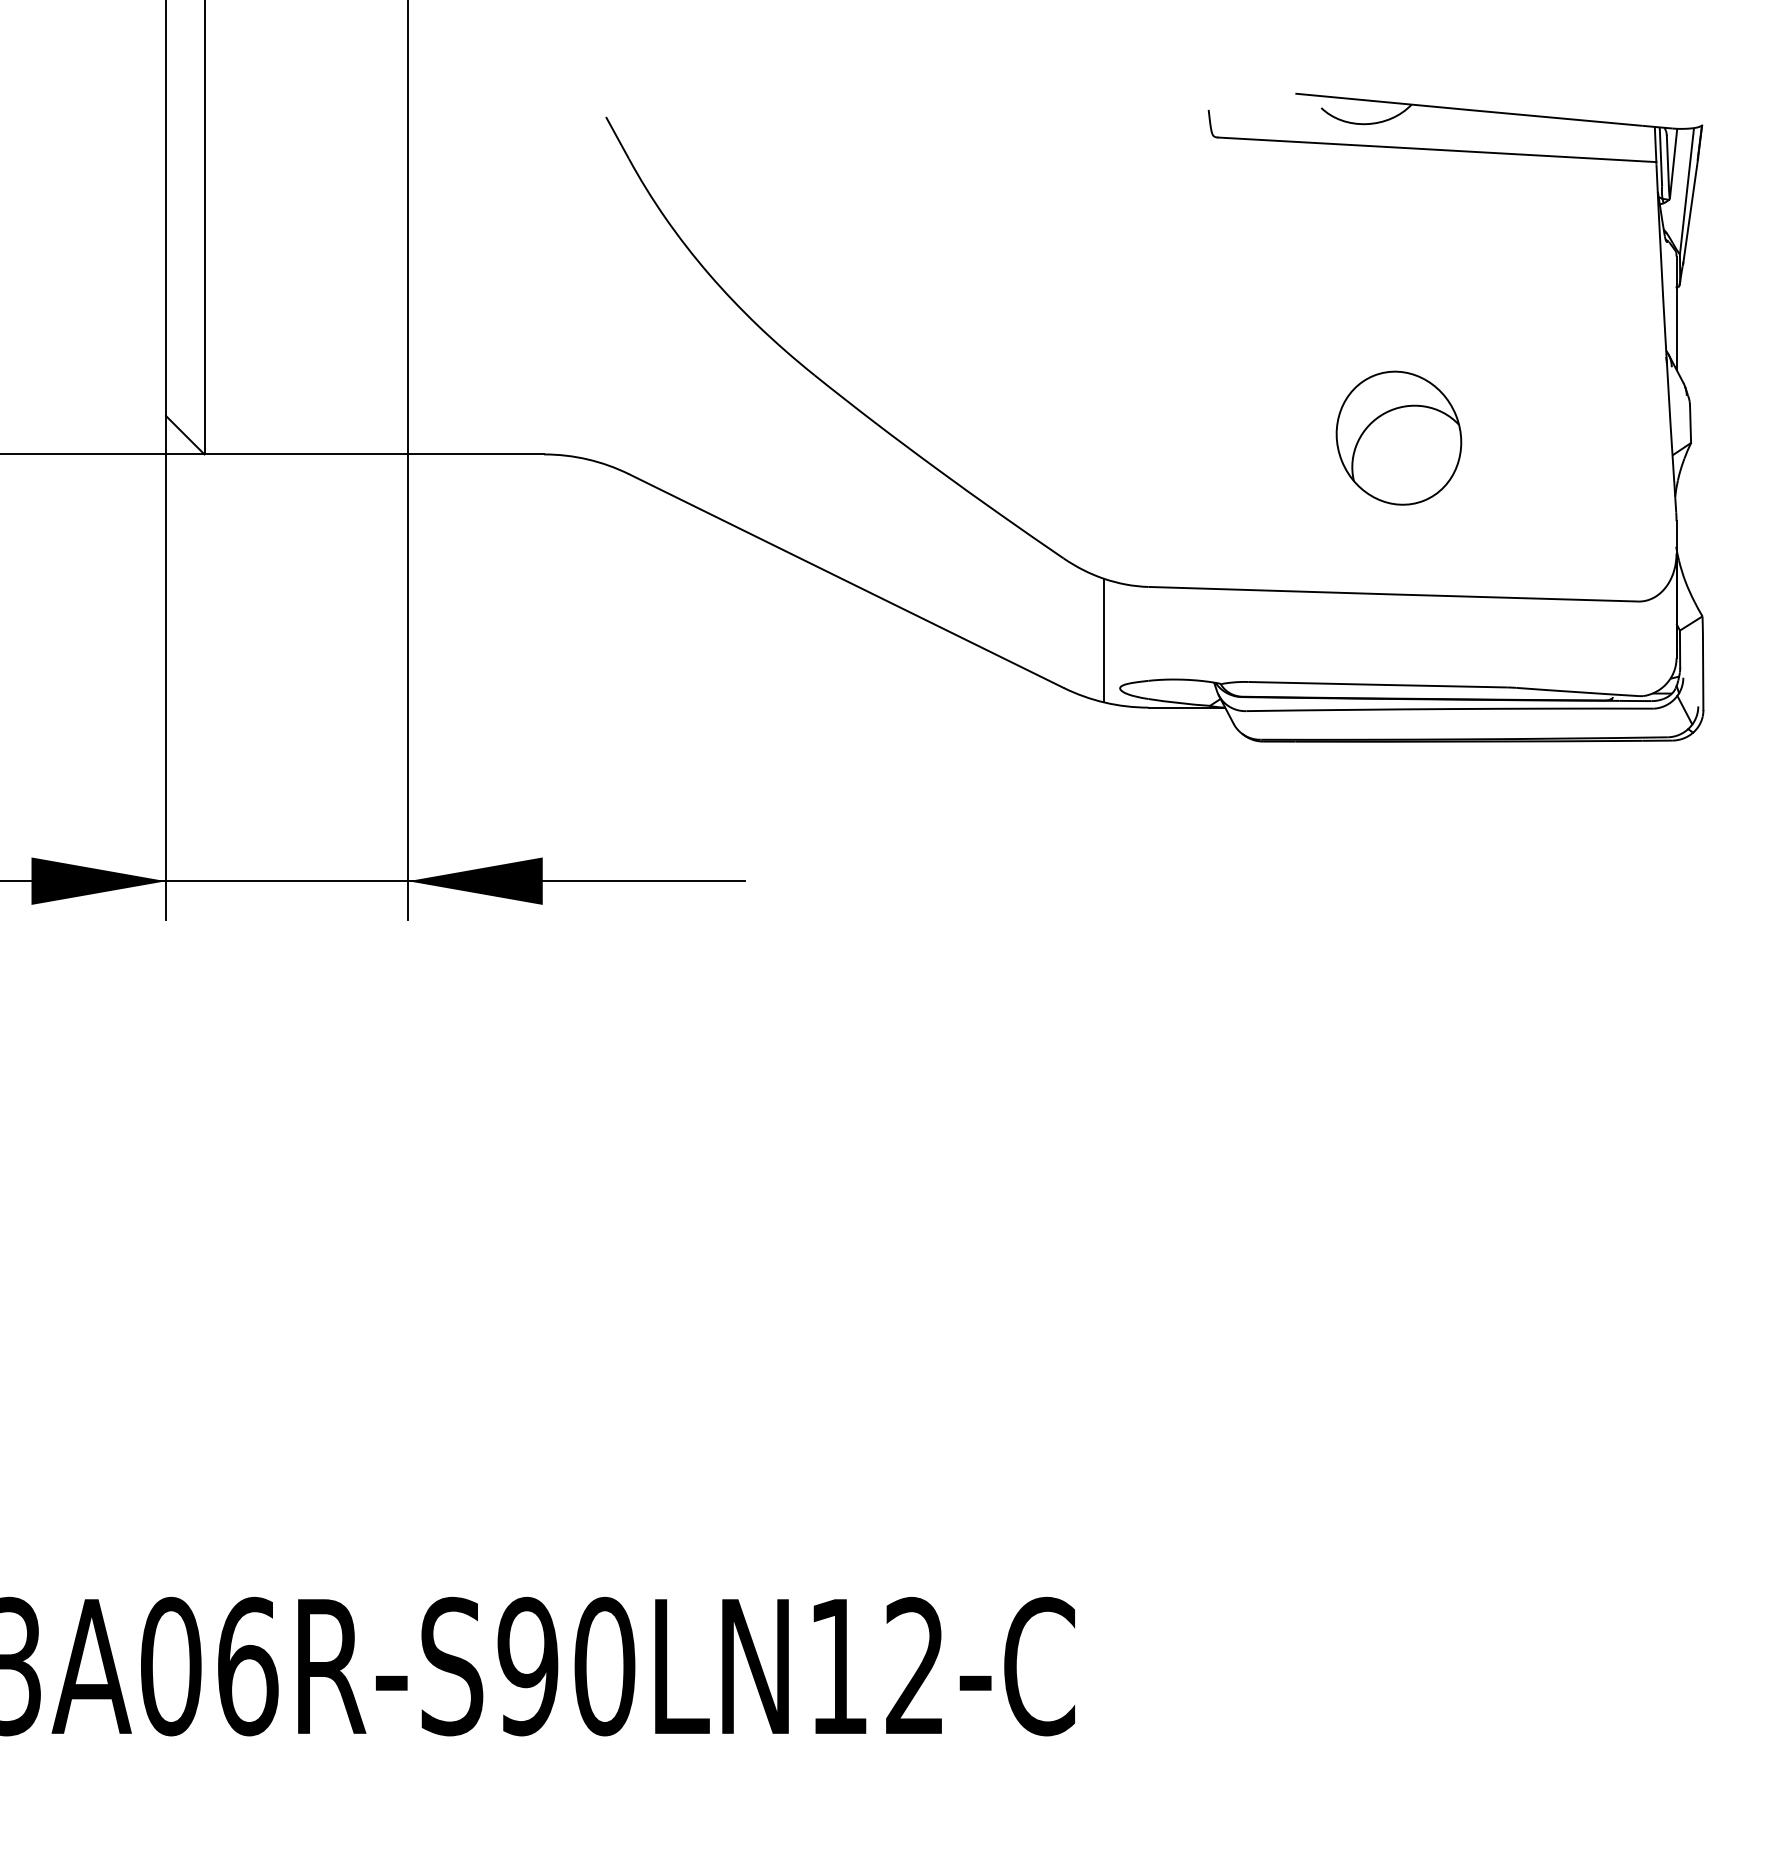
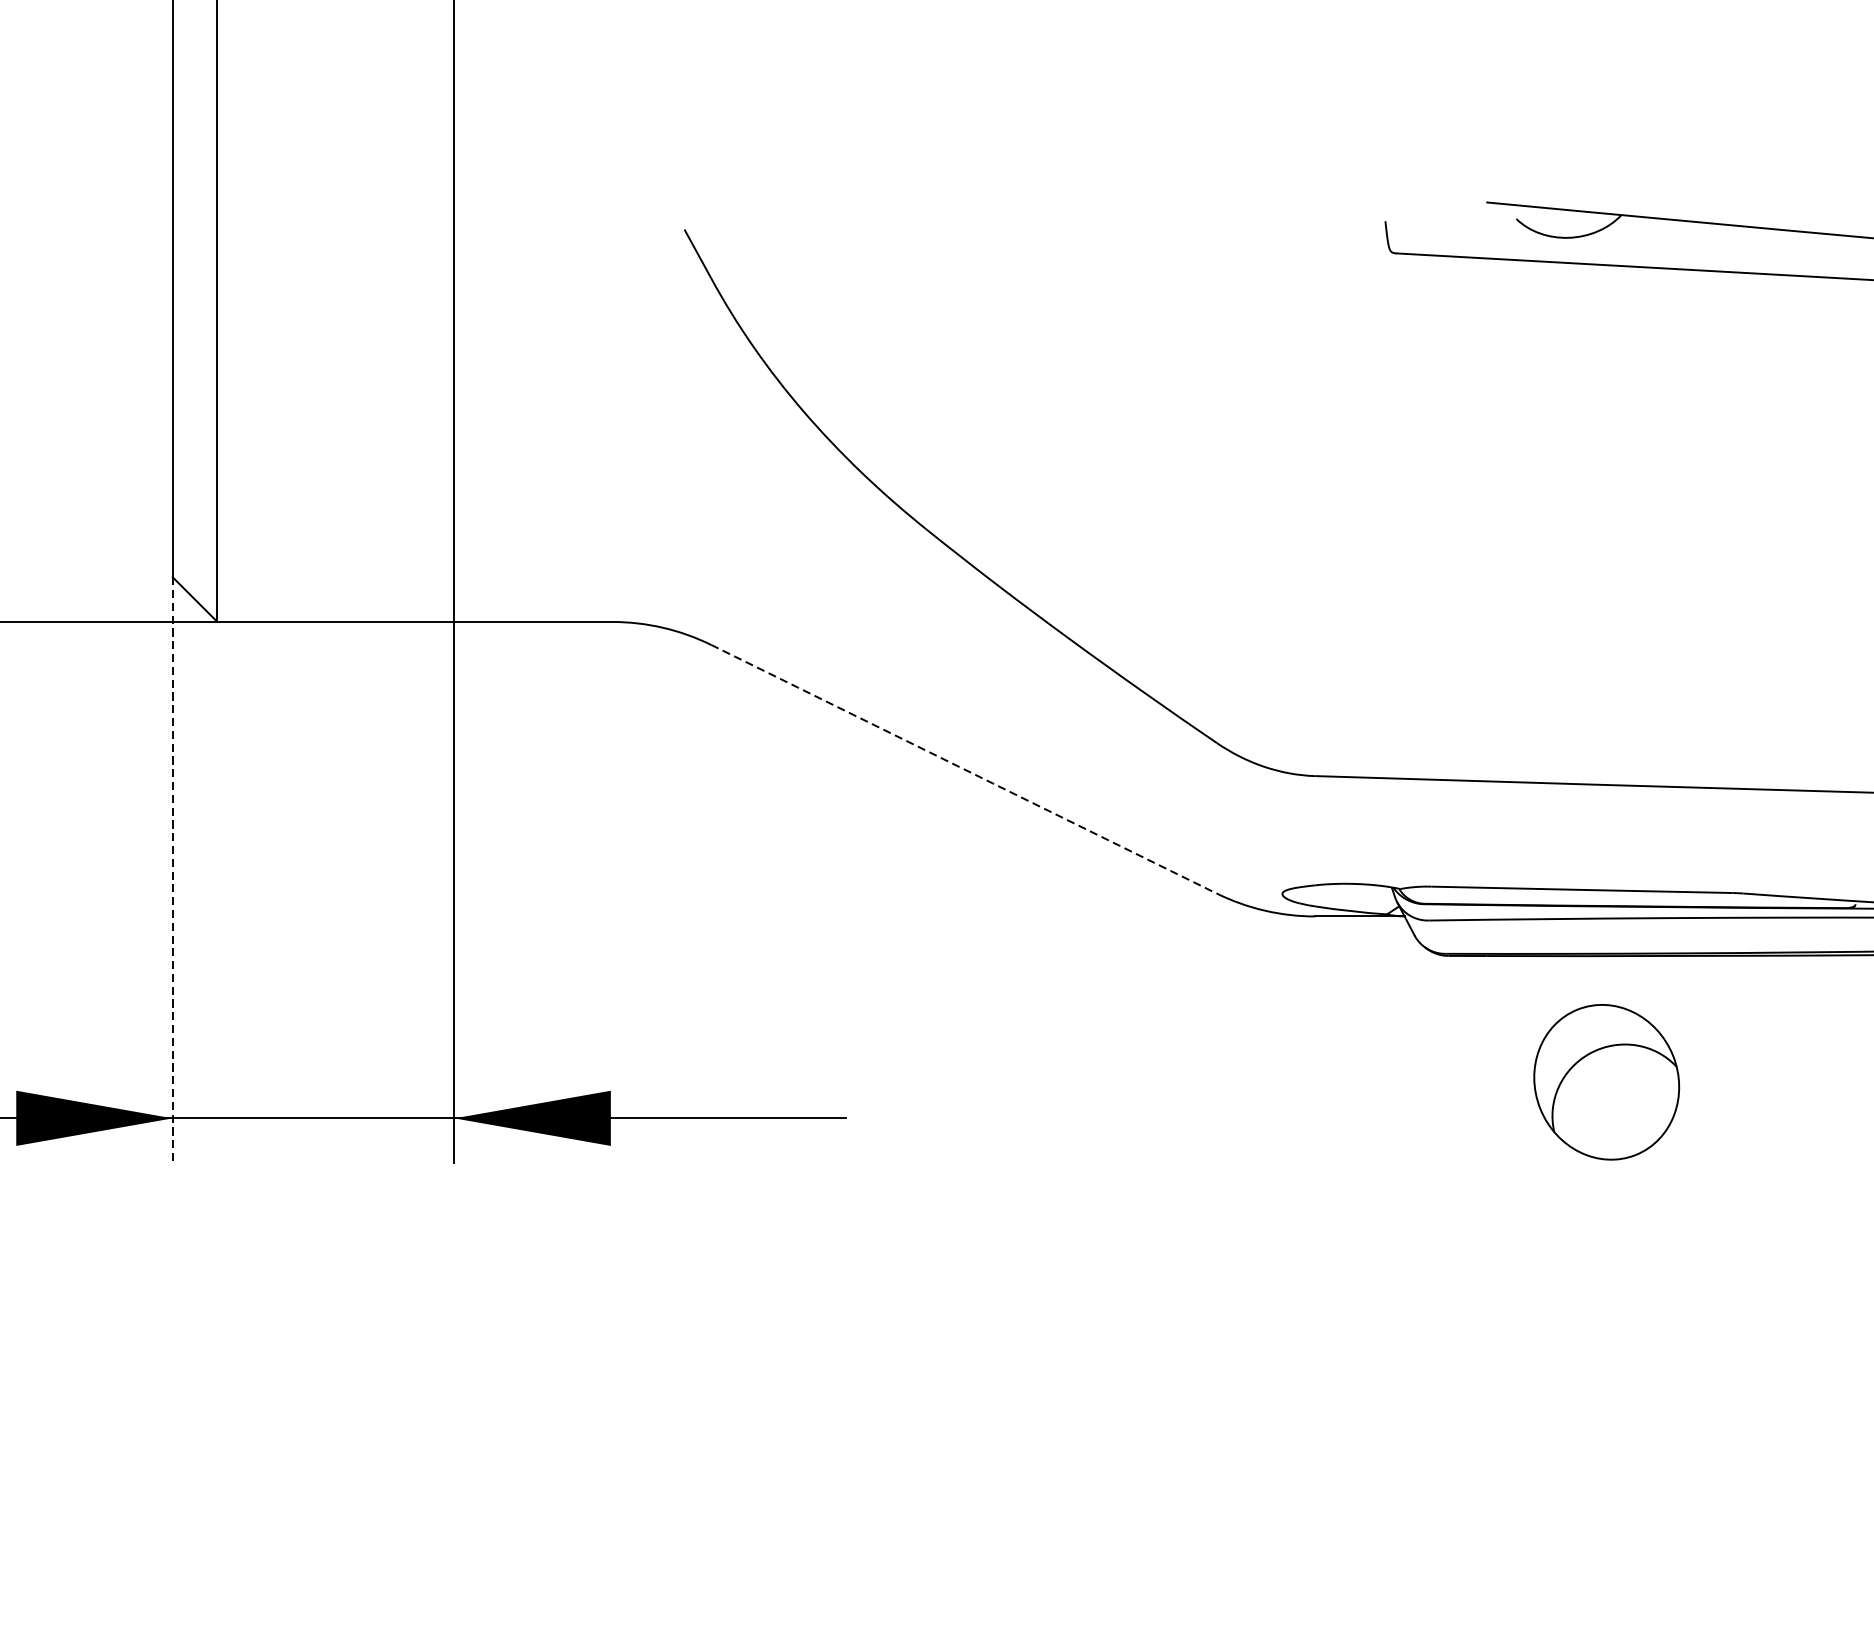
part: (1398, 437) -> (1606, 1081), moved
line: (846, 581) -> (964, 769), solid -> dashed
line: (1103, 640) -> (1263, 838), removed
line: (166, 667) -> (173, 869), solid -> dashed

